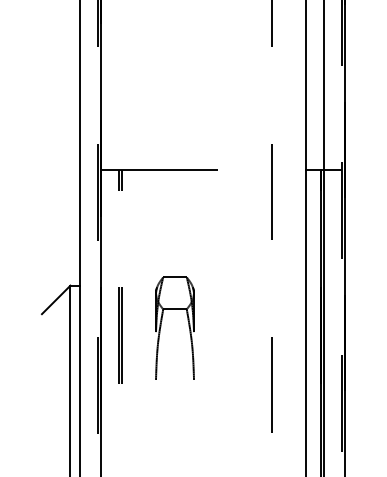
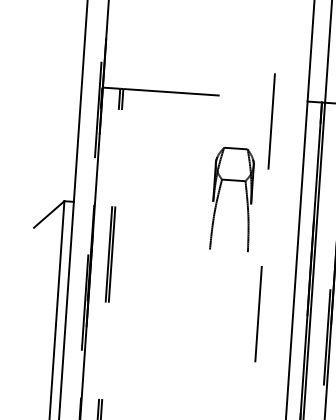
part: (161, 327) -> (219, 197), moved

